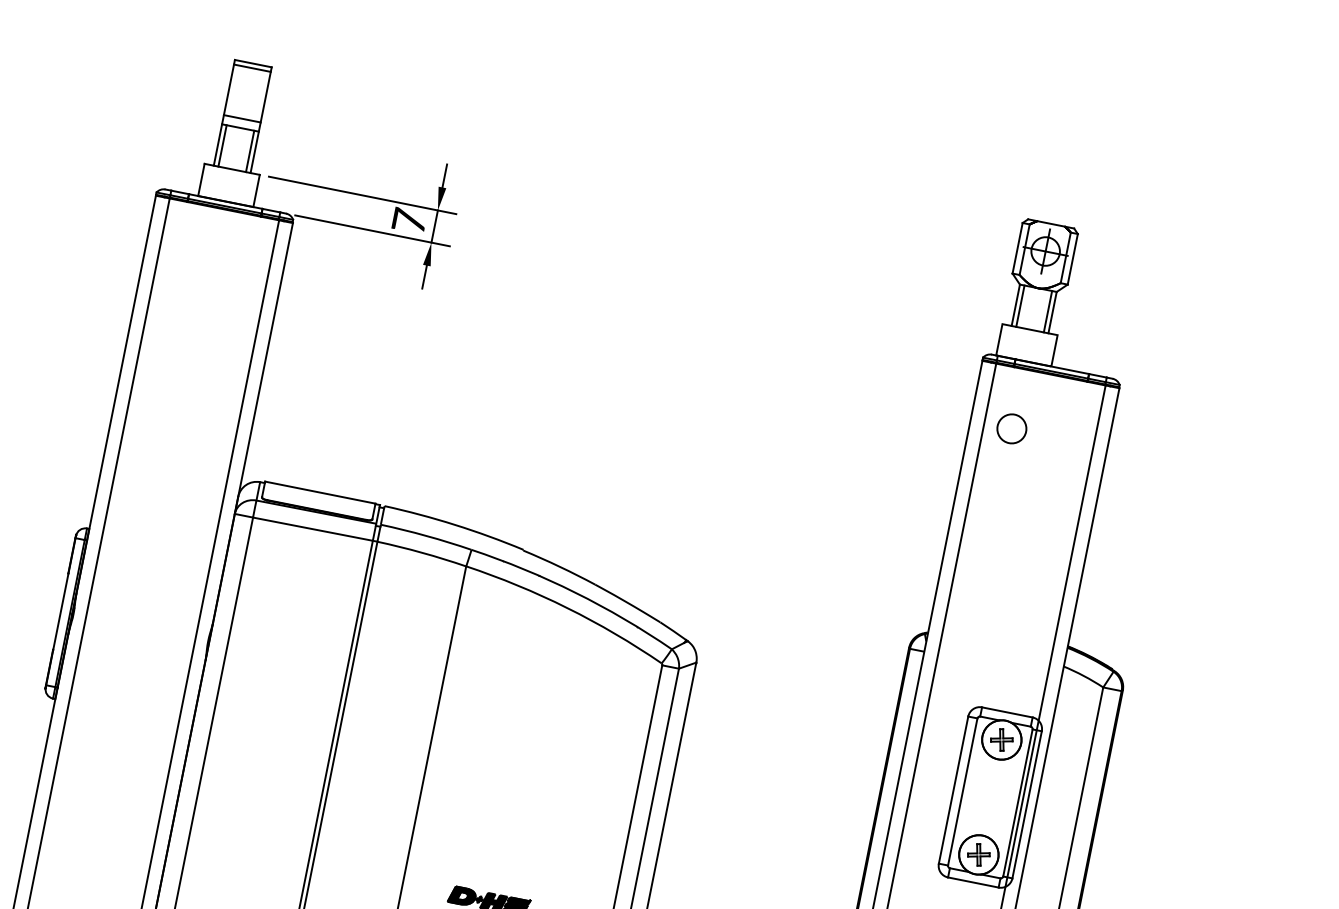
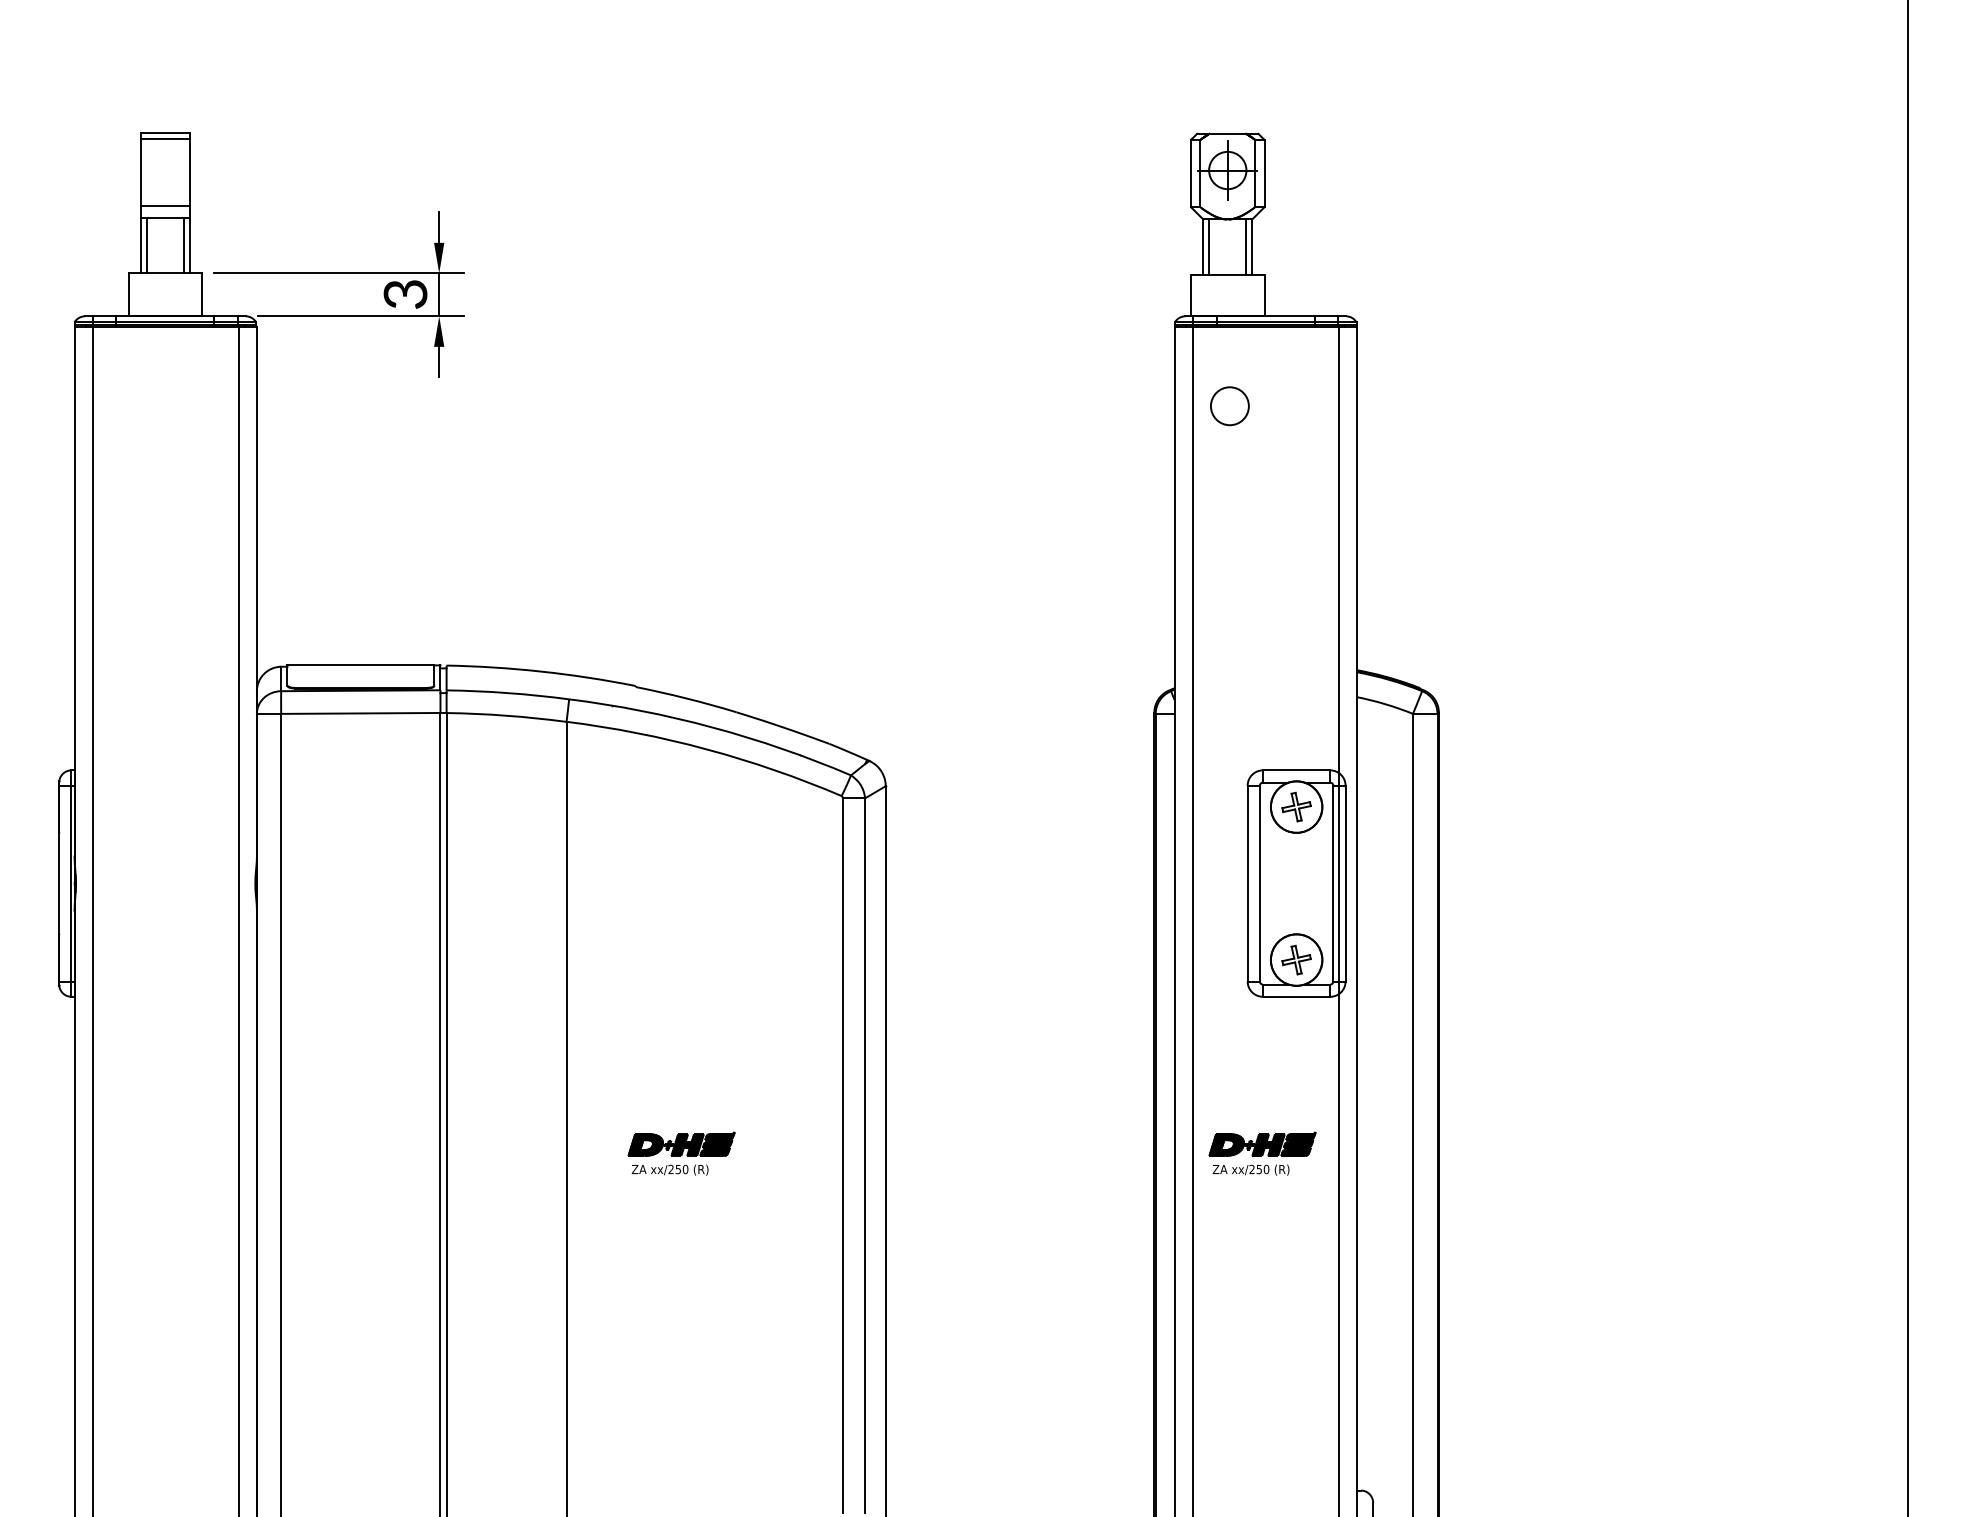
text: (409, 220) -> (405, 293), 7 -> 3

